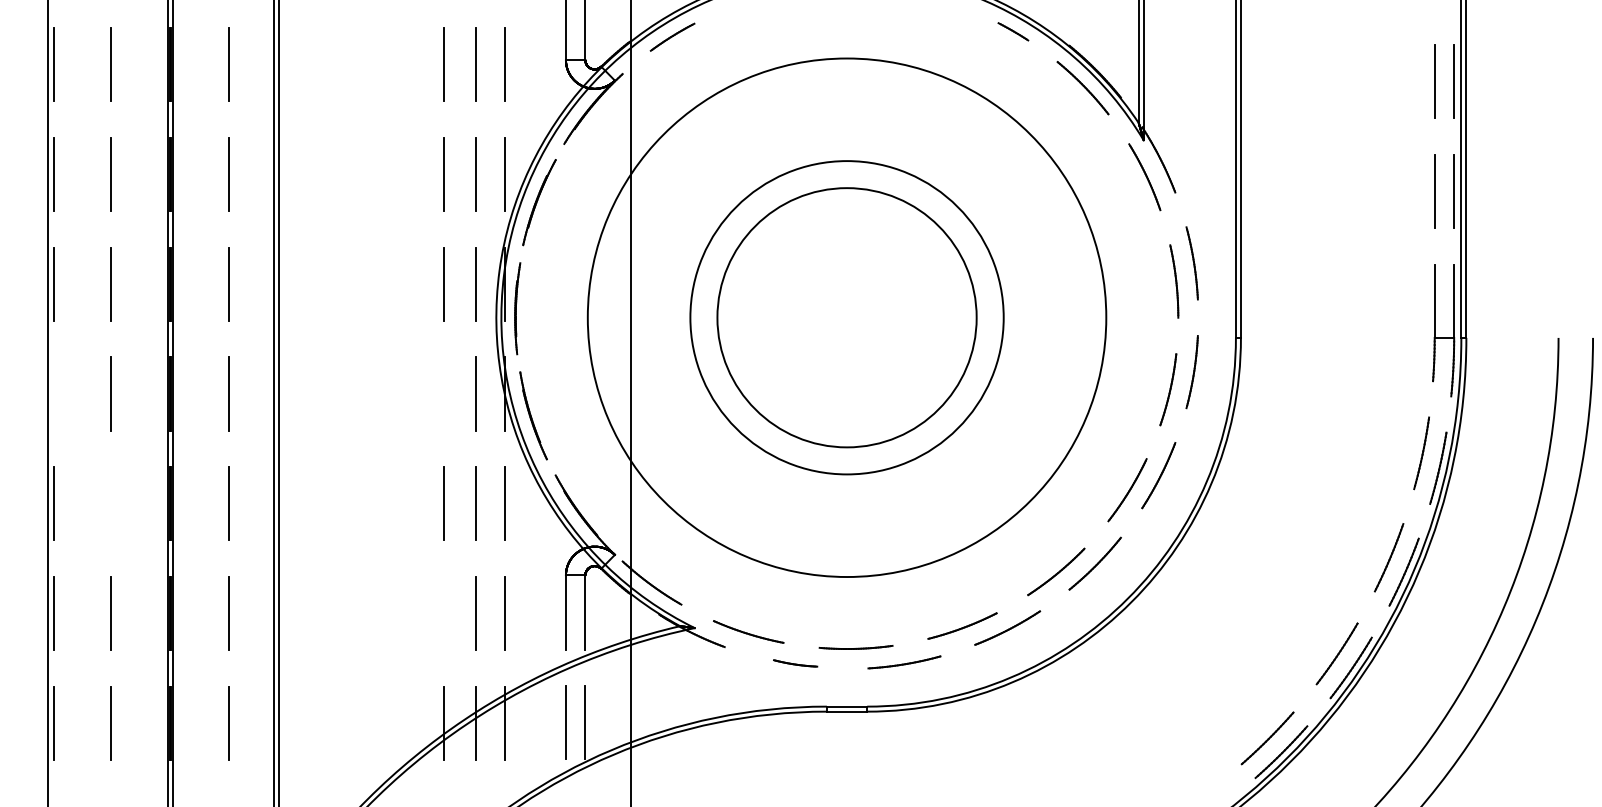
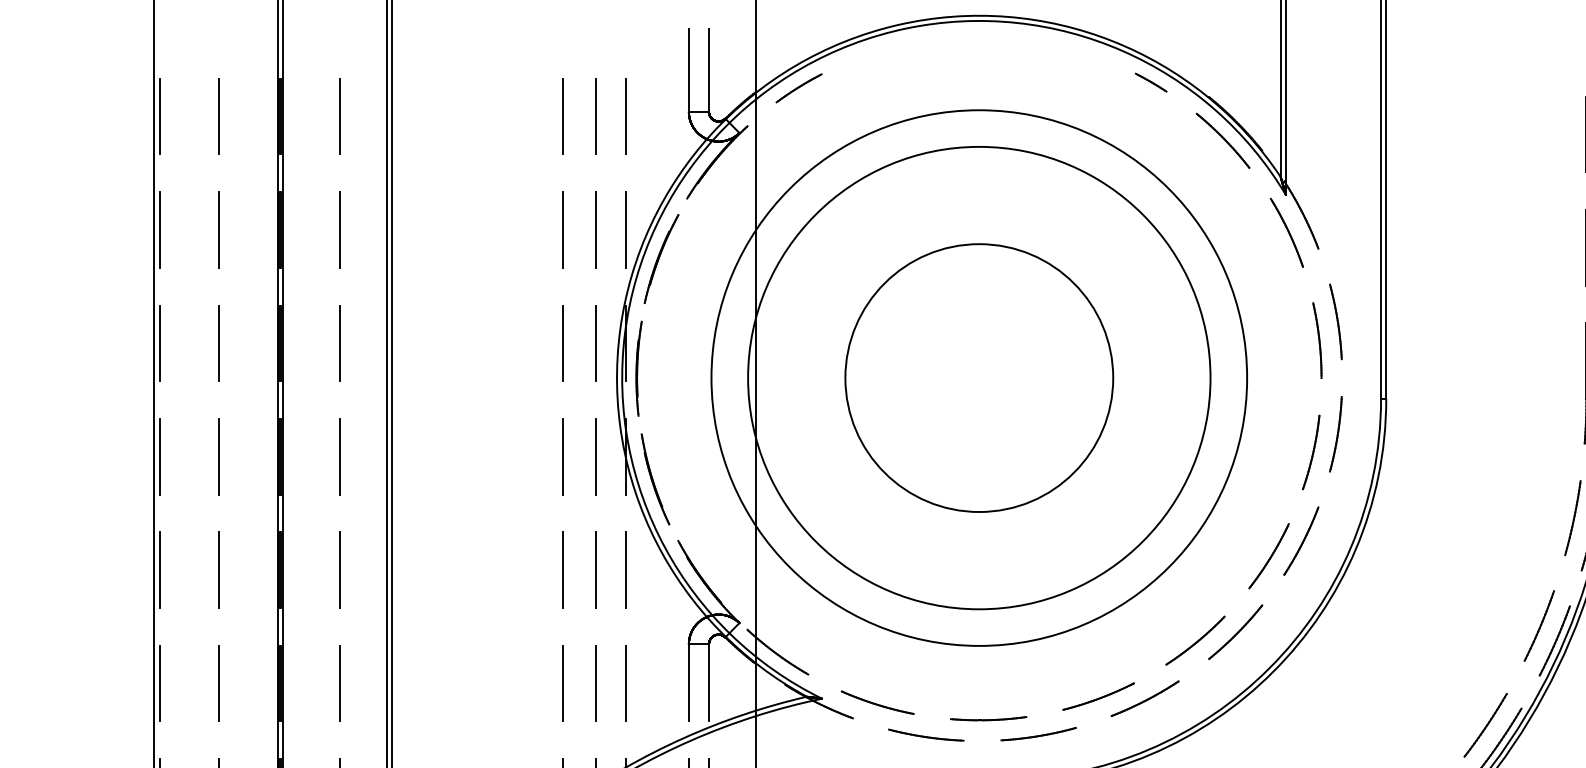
circle: (846, 317) -> (978, 377), size x1.43
line: (53, 393) -> (159, 456), added
line: (443, 393) -> (562, 456), added
line: (111, 503) -> (219, 569), added
line: (443, 613) -> (562, 683), added
part: (795, 663) -> (926, 735), size x1.67

